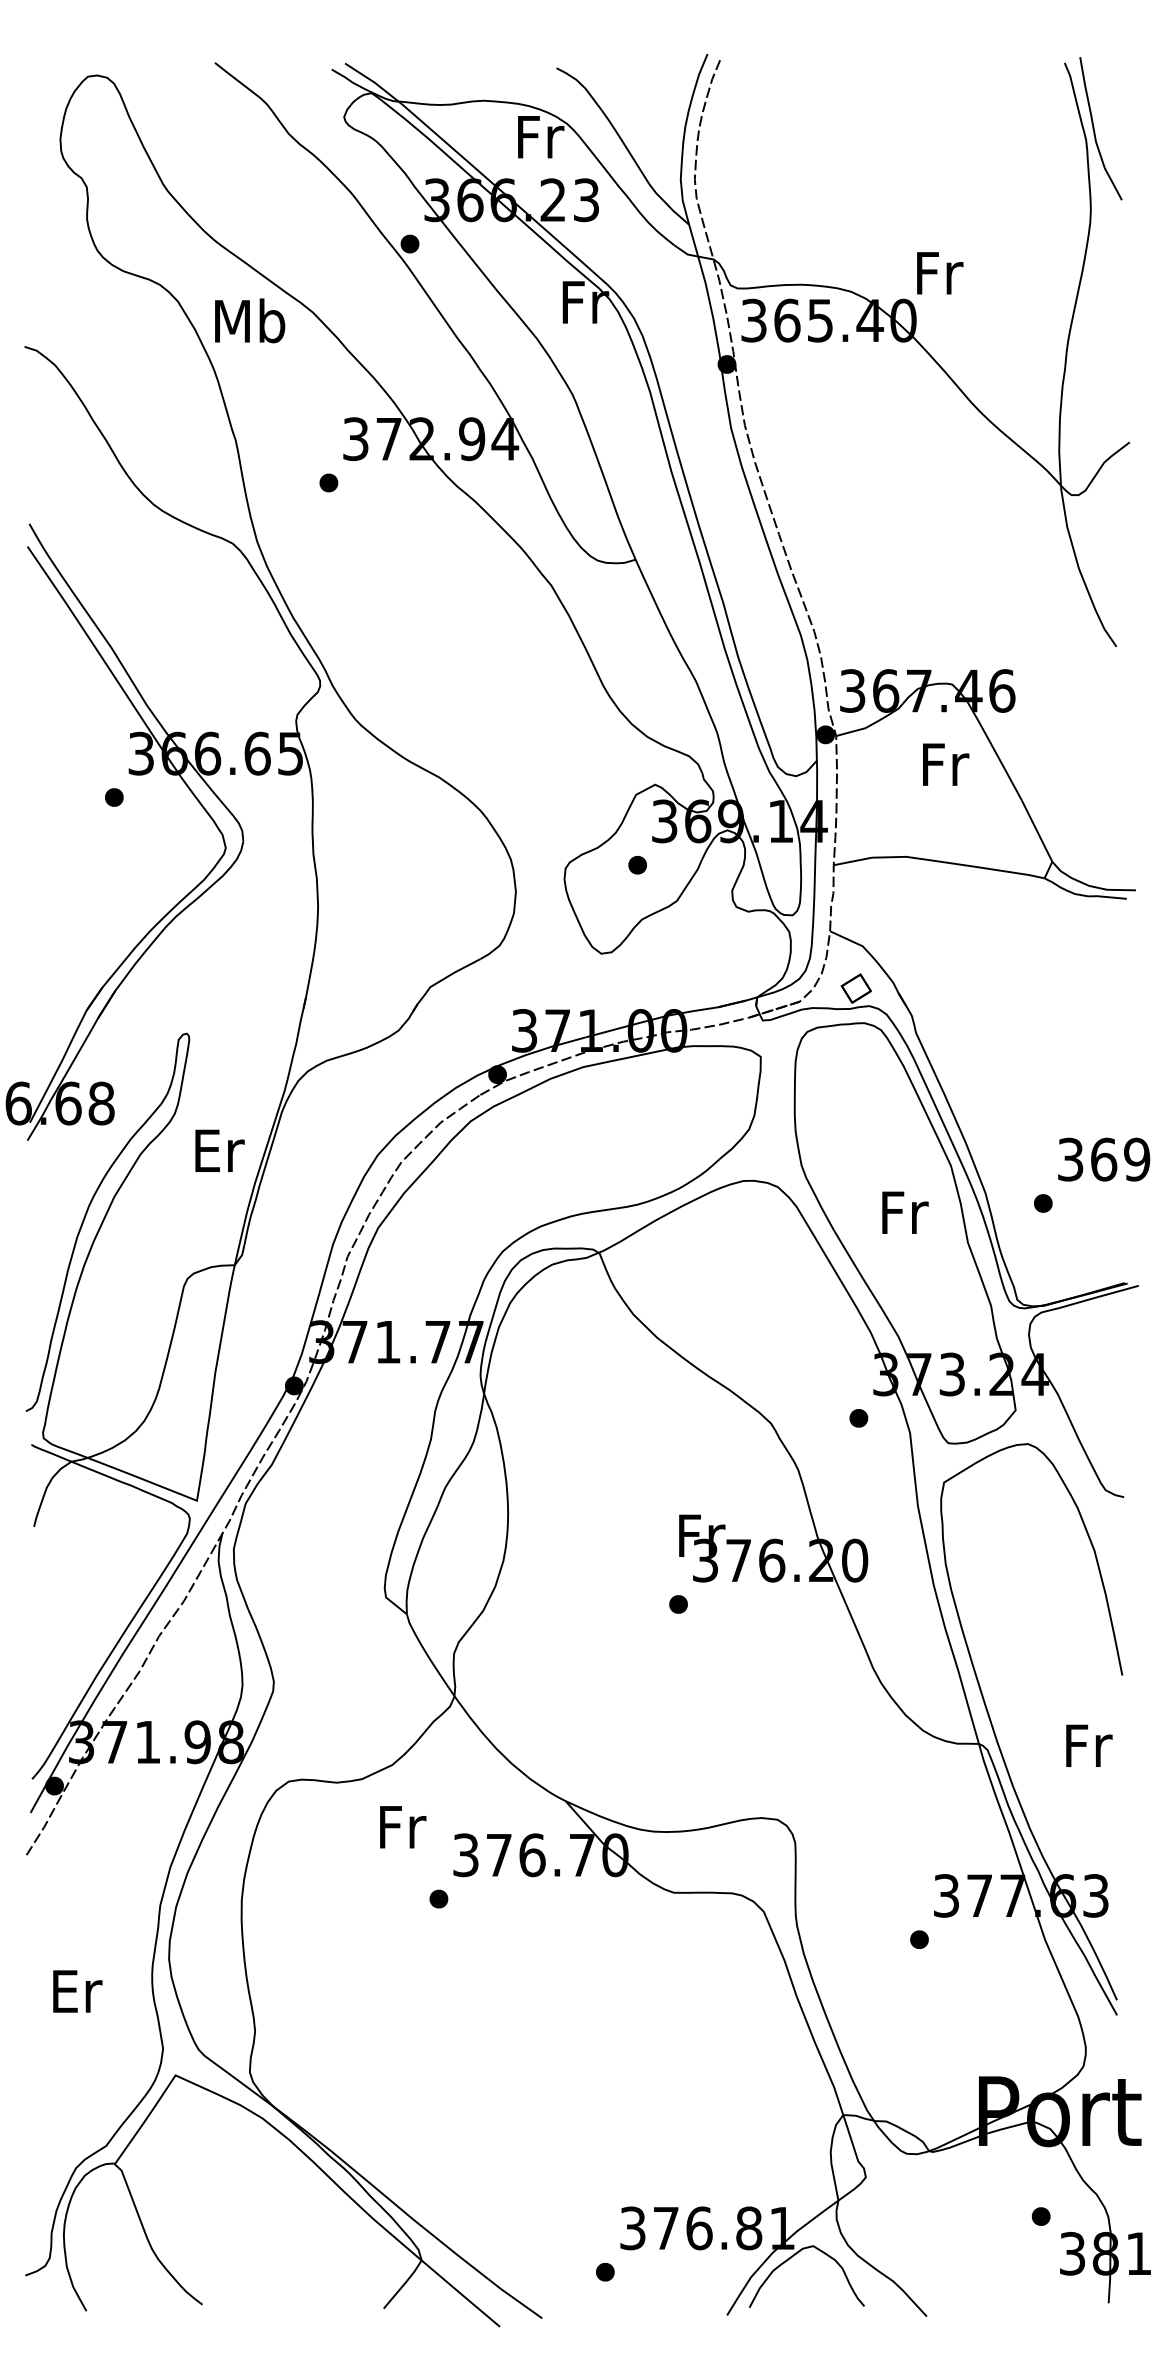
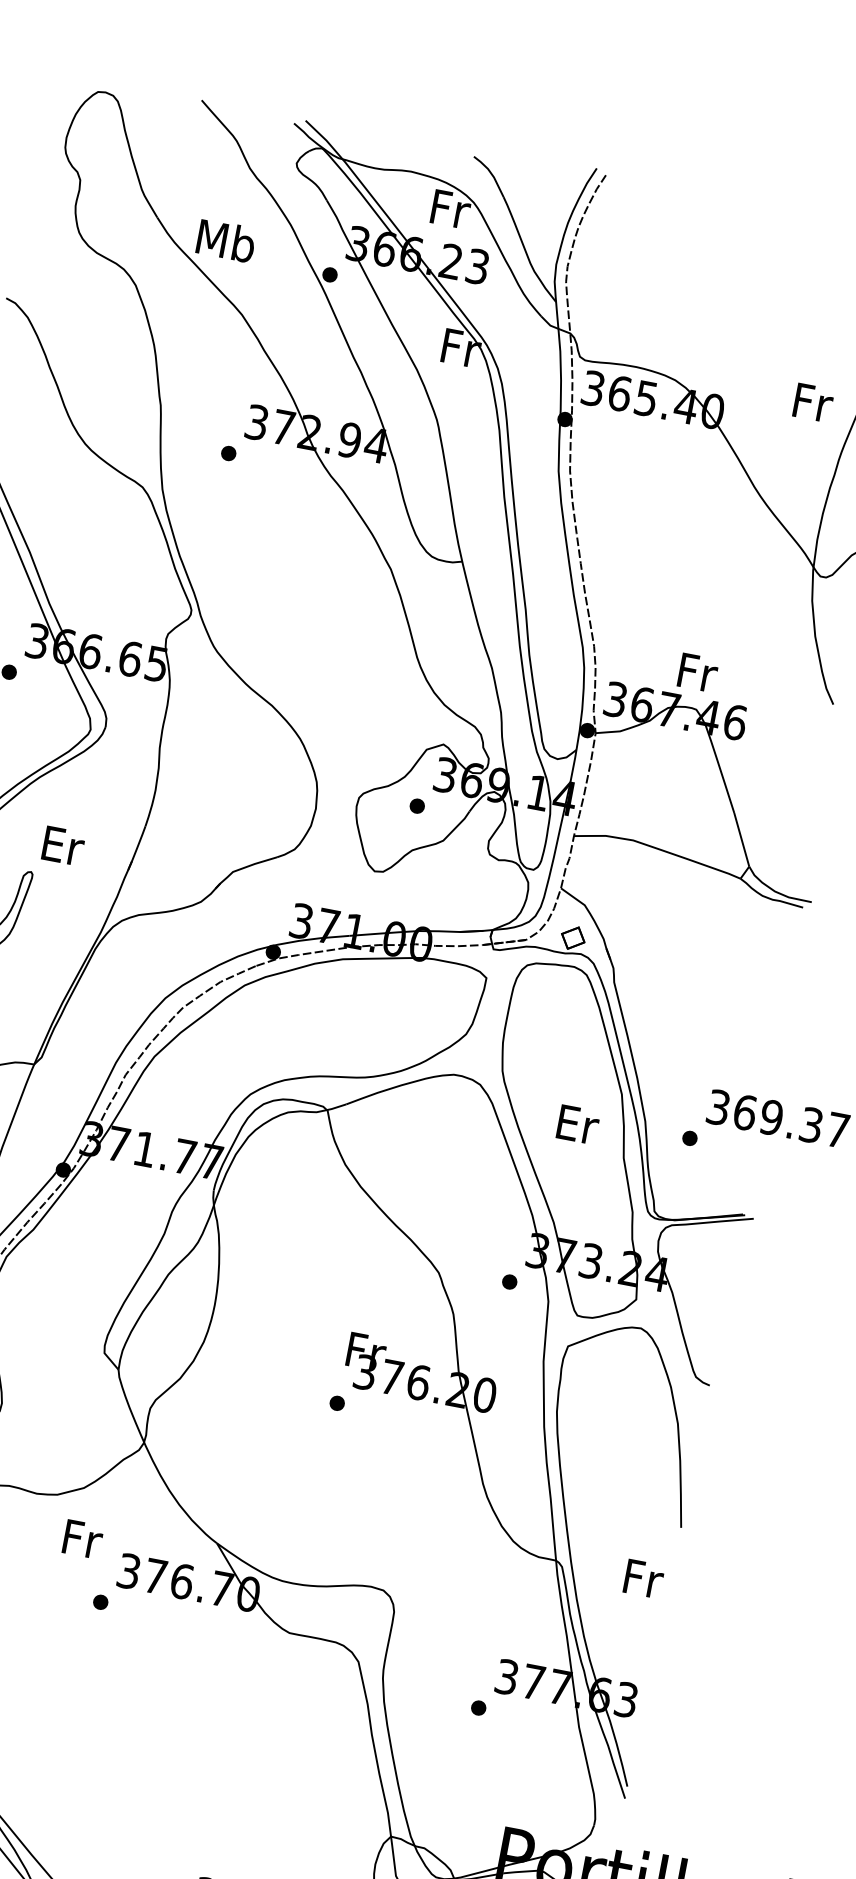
text: (940, 273) -> (813, 403), moved
text: (250, 320) -> (226, 240), moved
text: (946, 764) -> (698, 672), moved
text: (219, 1150) -> (63, 845), moved
text: (905, 1212) -> (578, 1124), Fr -> Er

